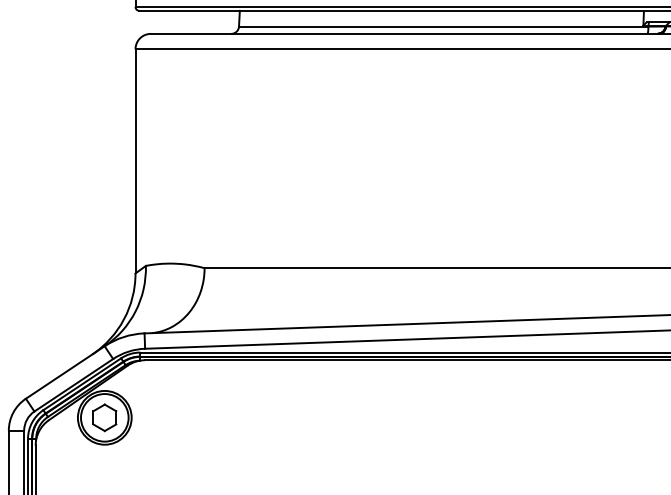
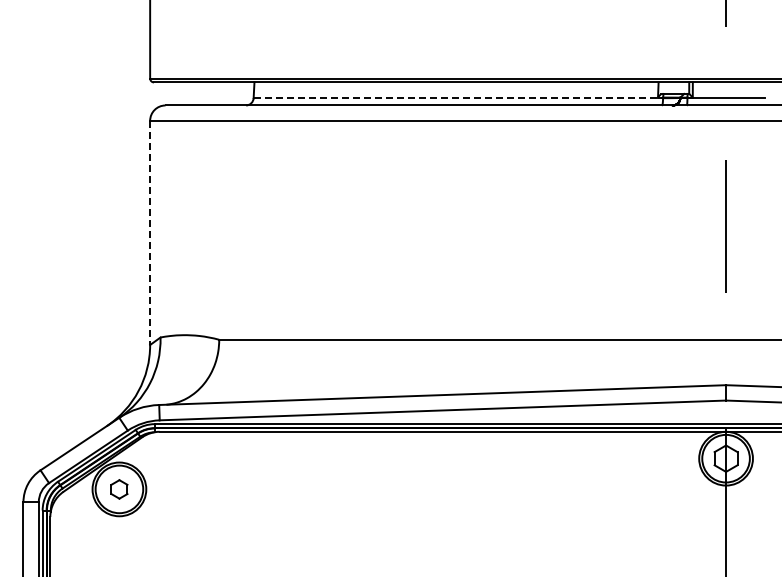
line: (443, 26) -> (458, 98), solid -> dashed
line: (135, 161) -> (150, 233), solid -> dashed
part: (104, 417) -> (119, 489), size x0.7

